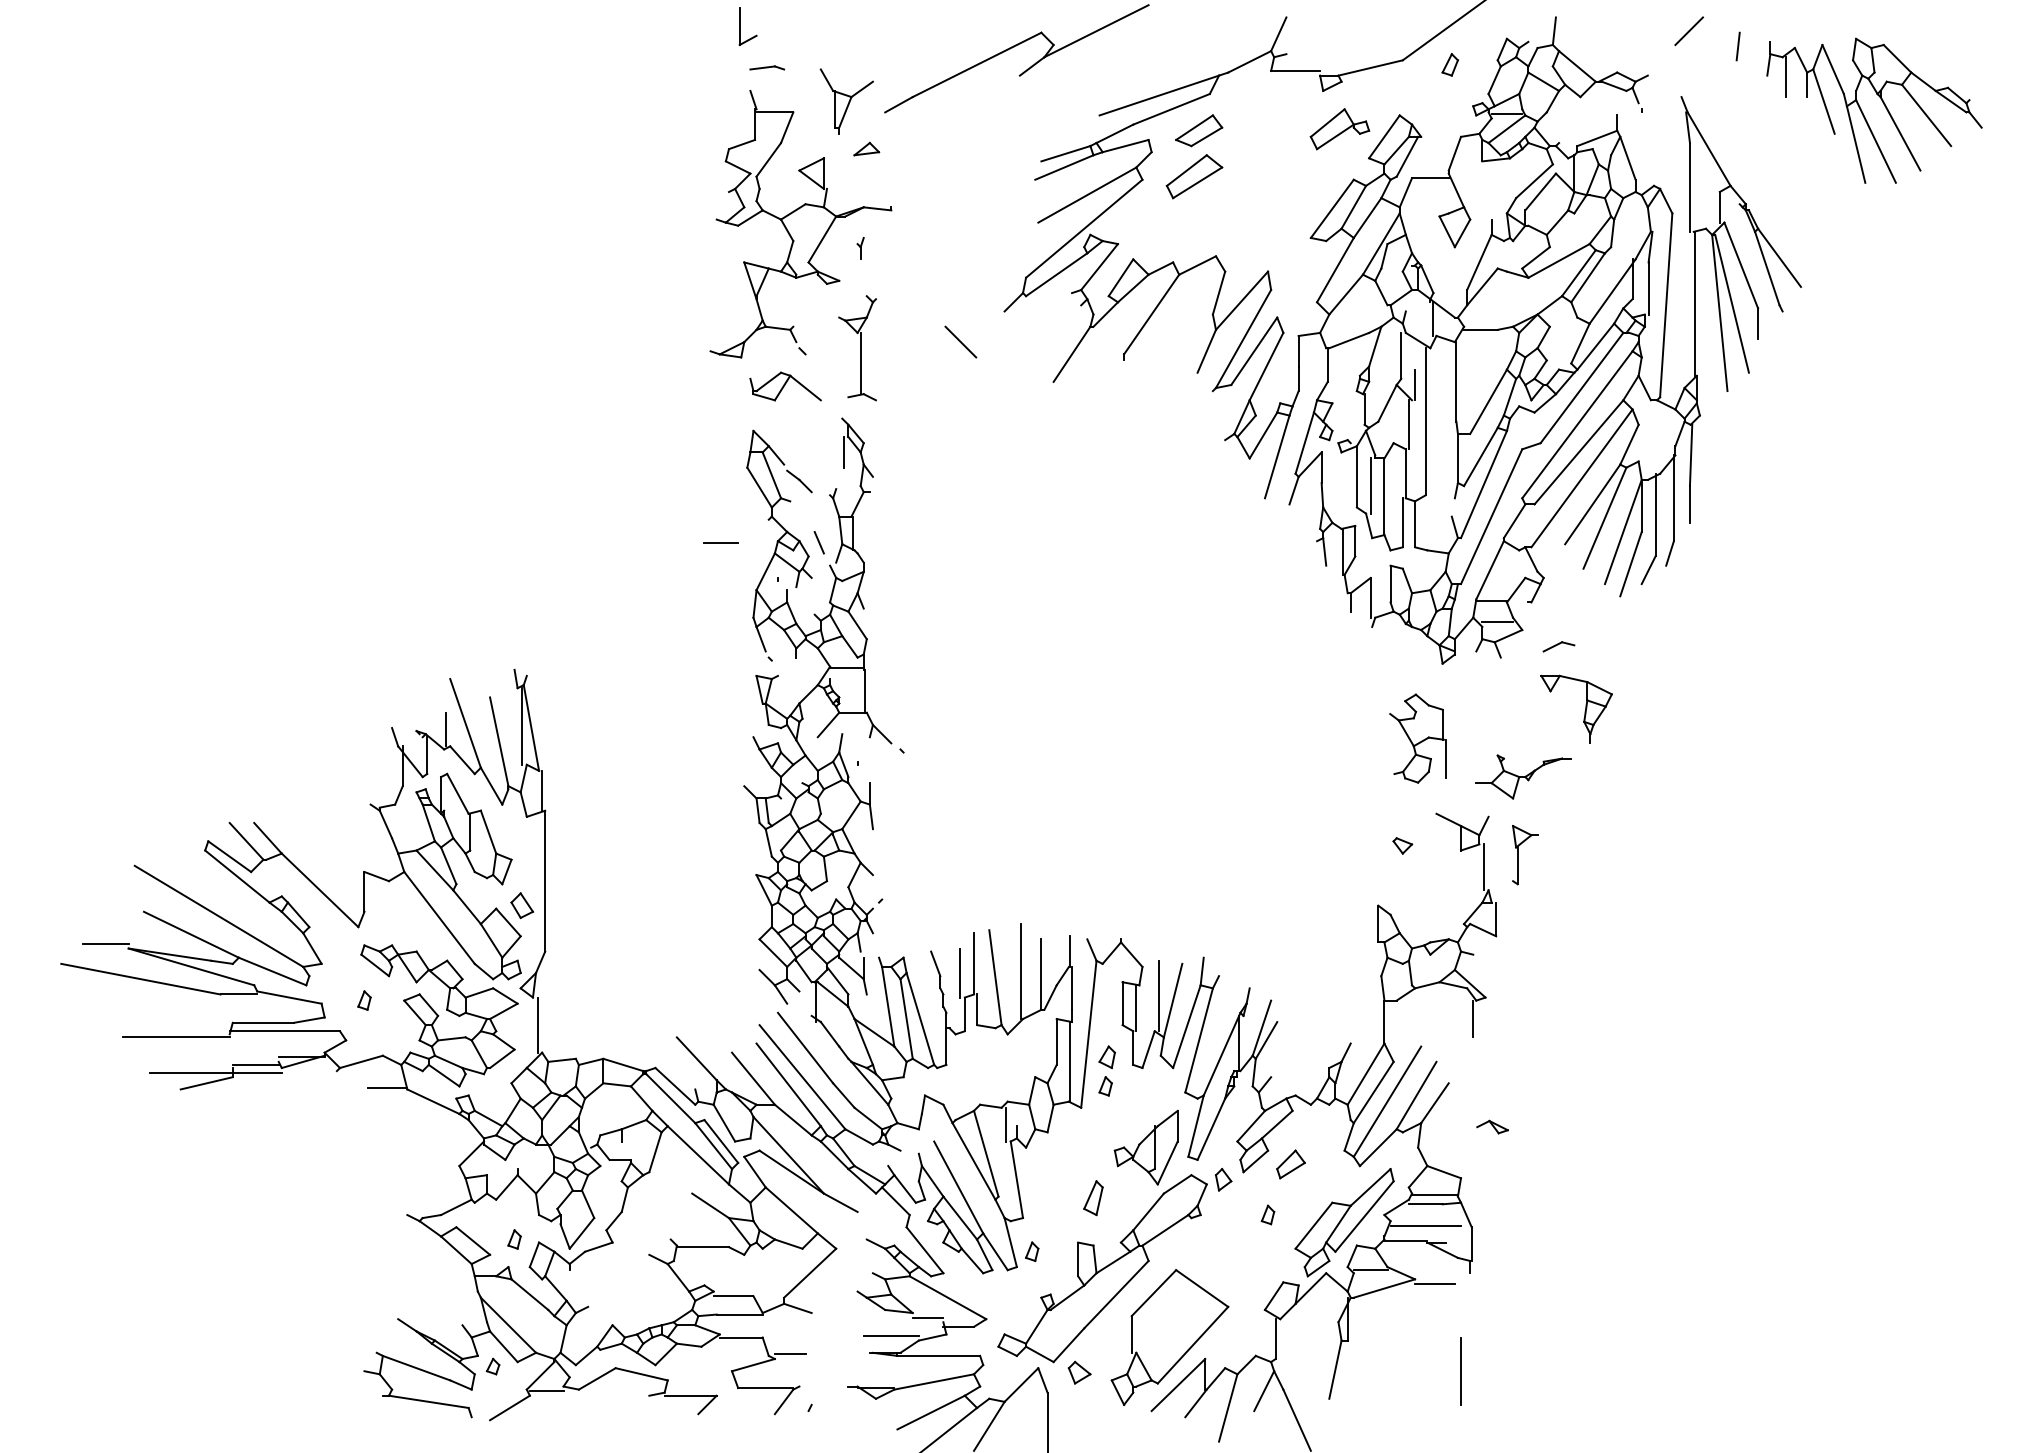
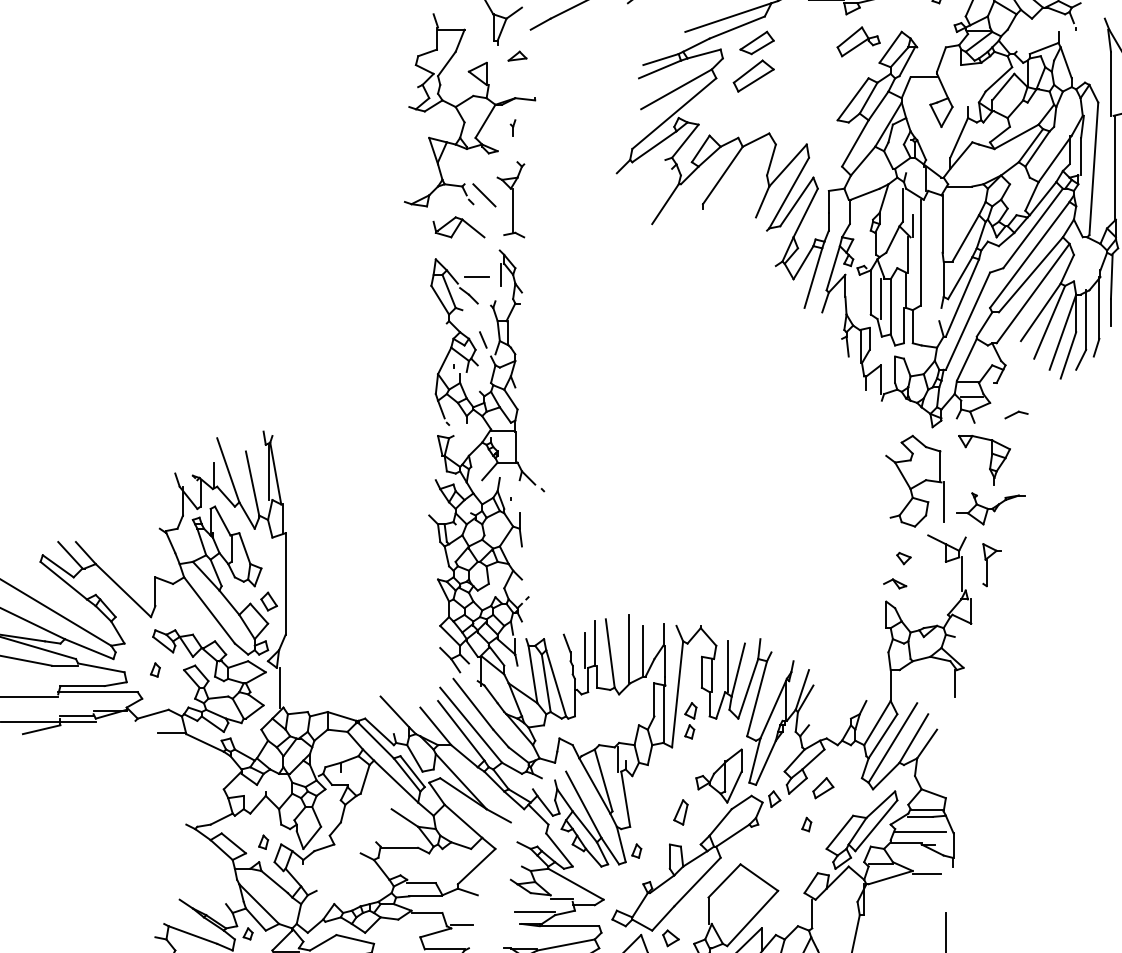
line: (960, 341) -> (484, 194), moved
line: (720, 542) -> (476, 276), moved
part: (1584, 711) -> (990, 461), moved
part: (1417, 738) -> (914, 481), size x1.43
part: (1492, 1126) -> (895, 583), moved

